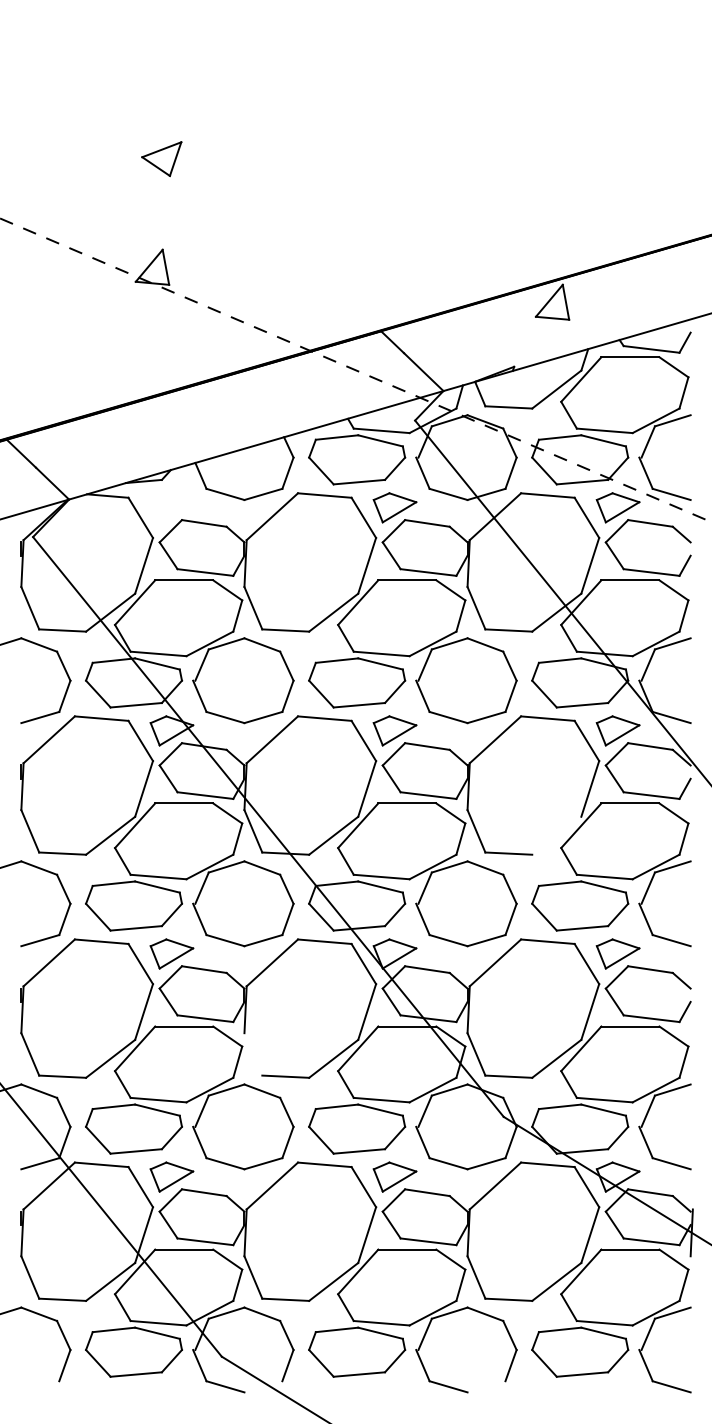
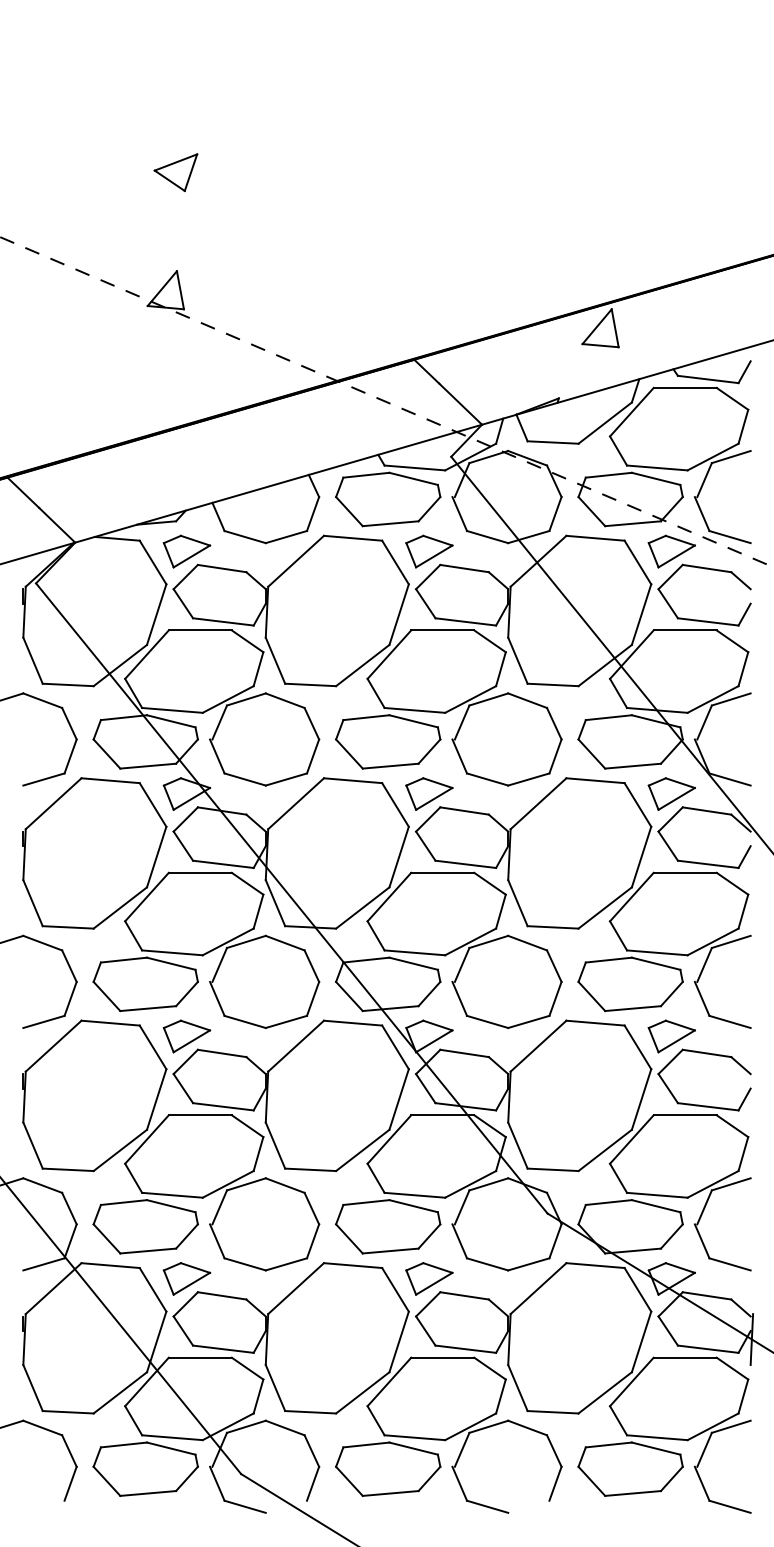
part: (171, 507) -> (186, 551), added
line: (556, 835) -> (604, 907), added
line: (253, 1054) -> (275, 1145), added

